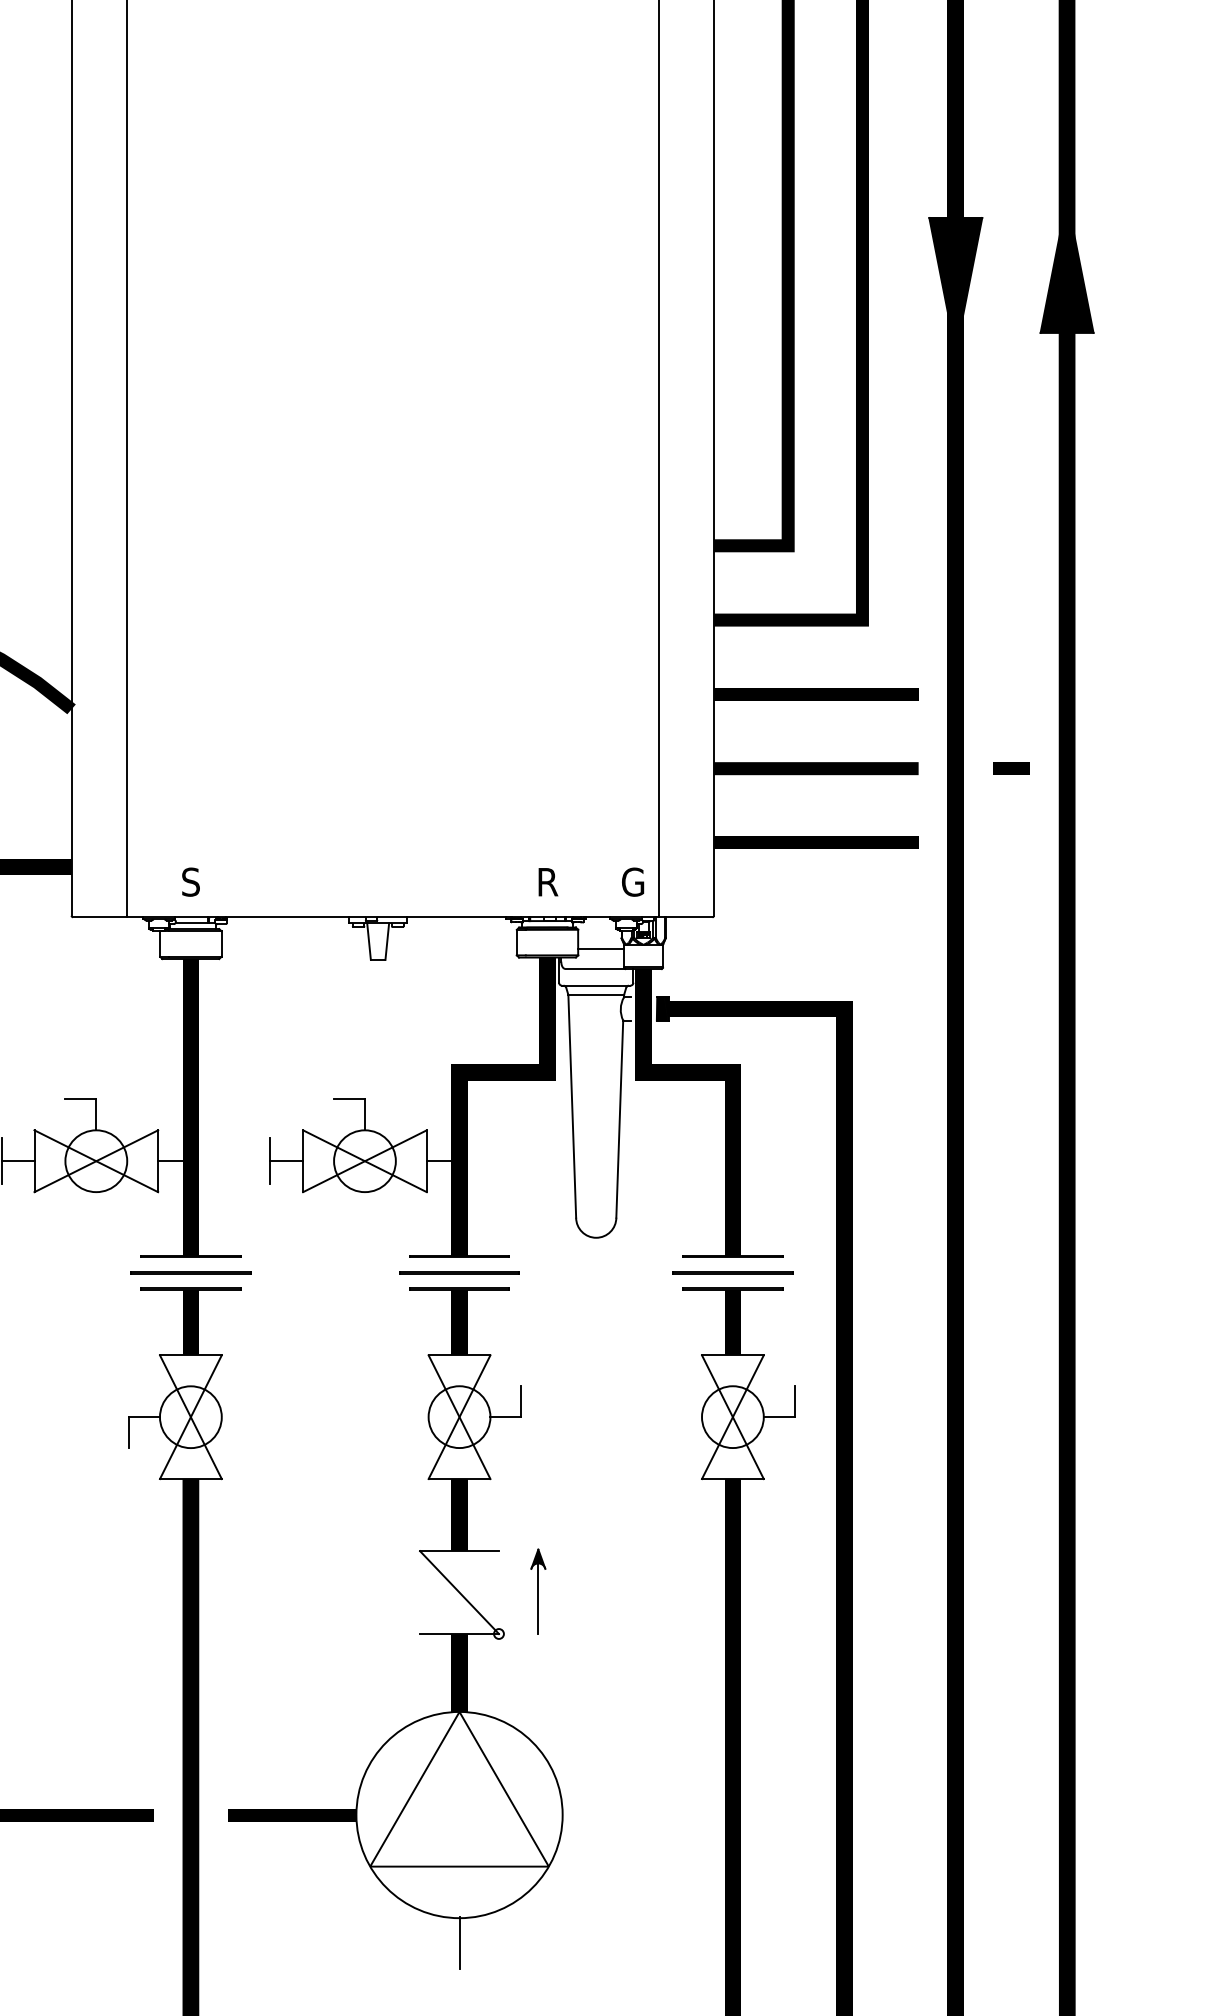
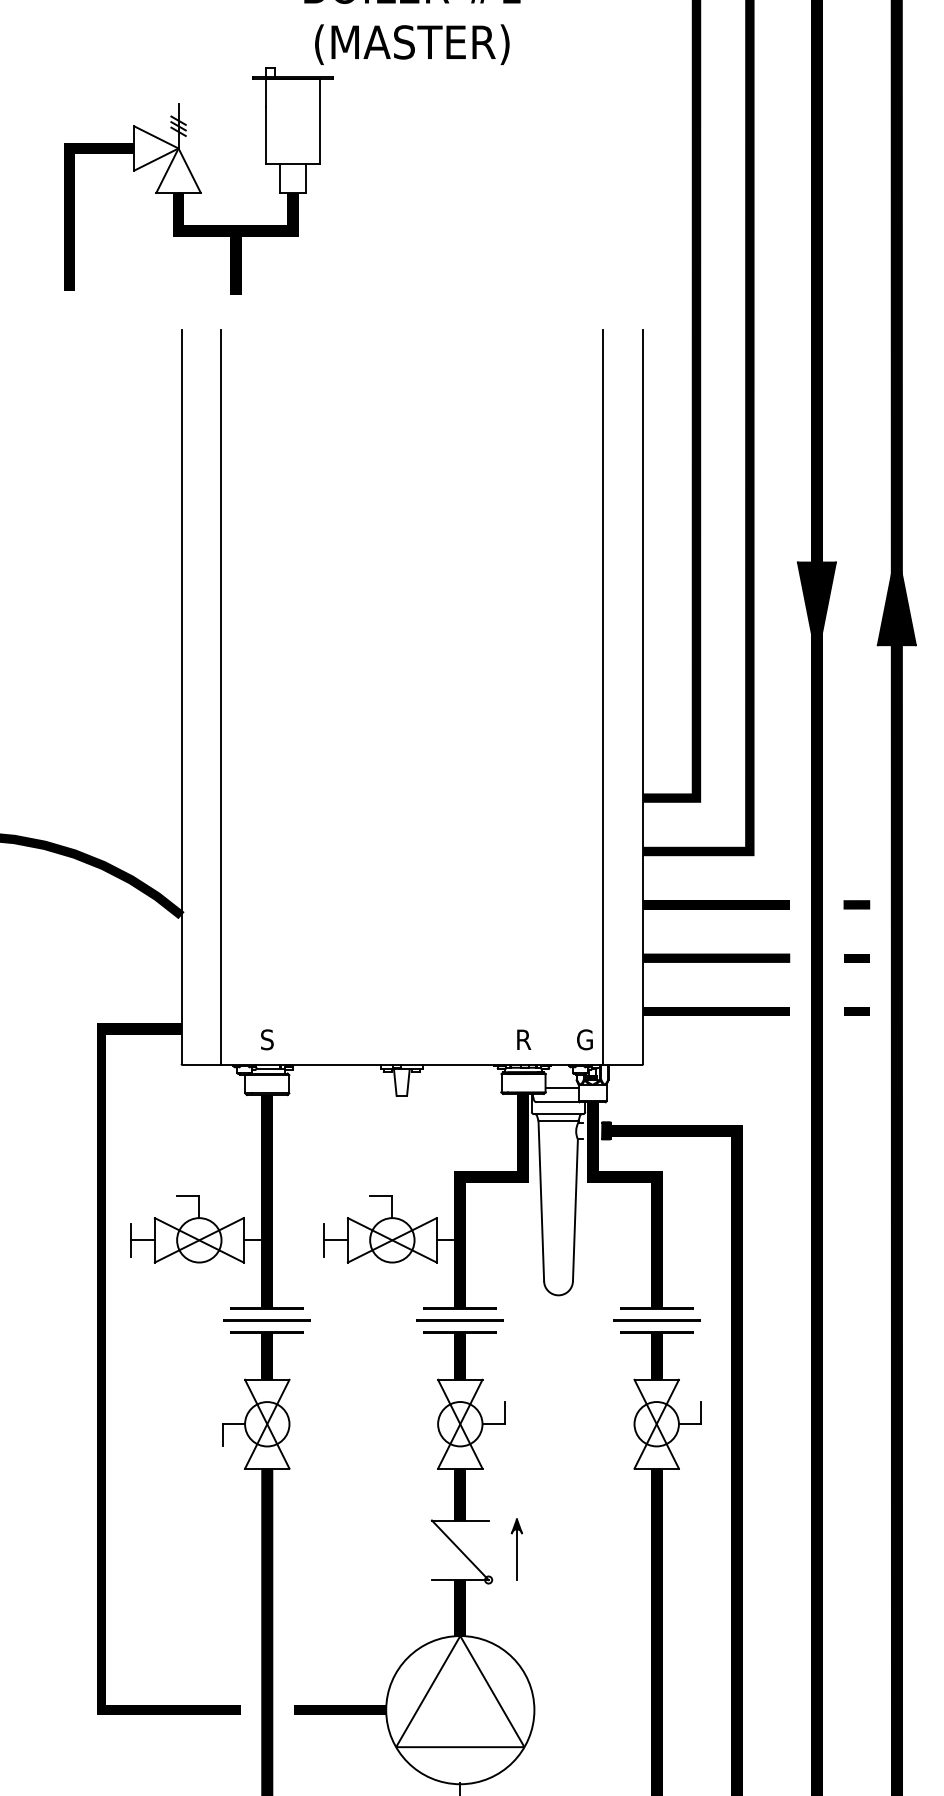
line: (1010, 693) -> (856, 904), added
line: (1010, 842) -> (856, 1011), added

